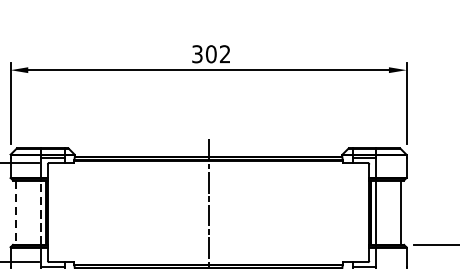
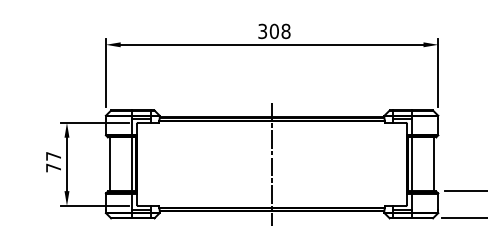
text: (224, 54) -> (285, 31), 302 -> 308
line: (16, 212) -> (110, 164), dashed -> solid
line: (41, 212) -> (131, 164), dashed -> solid

